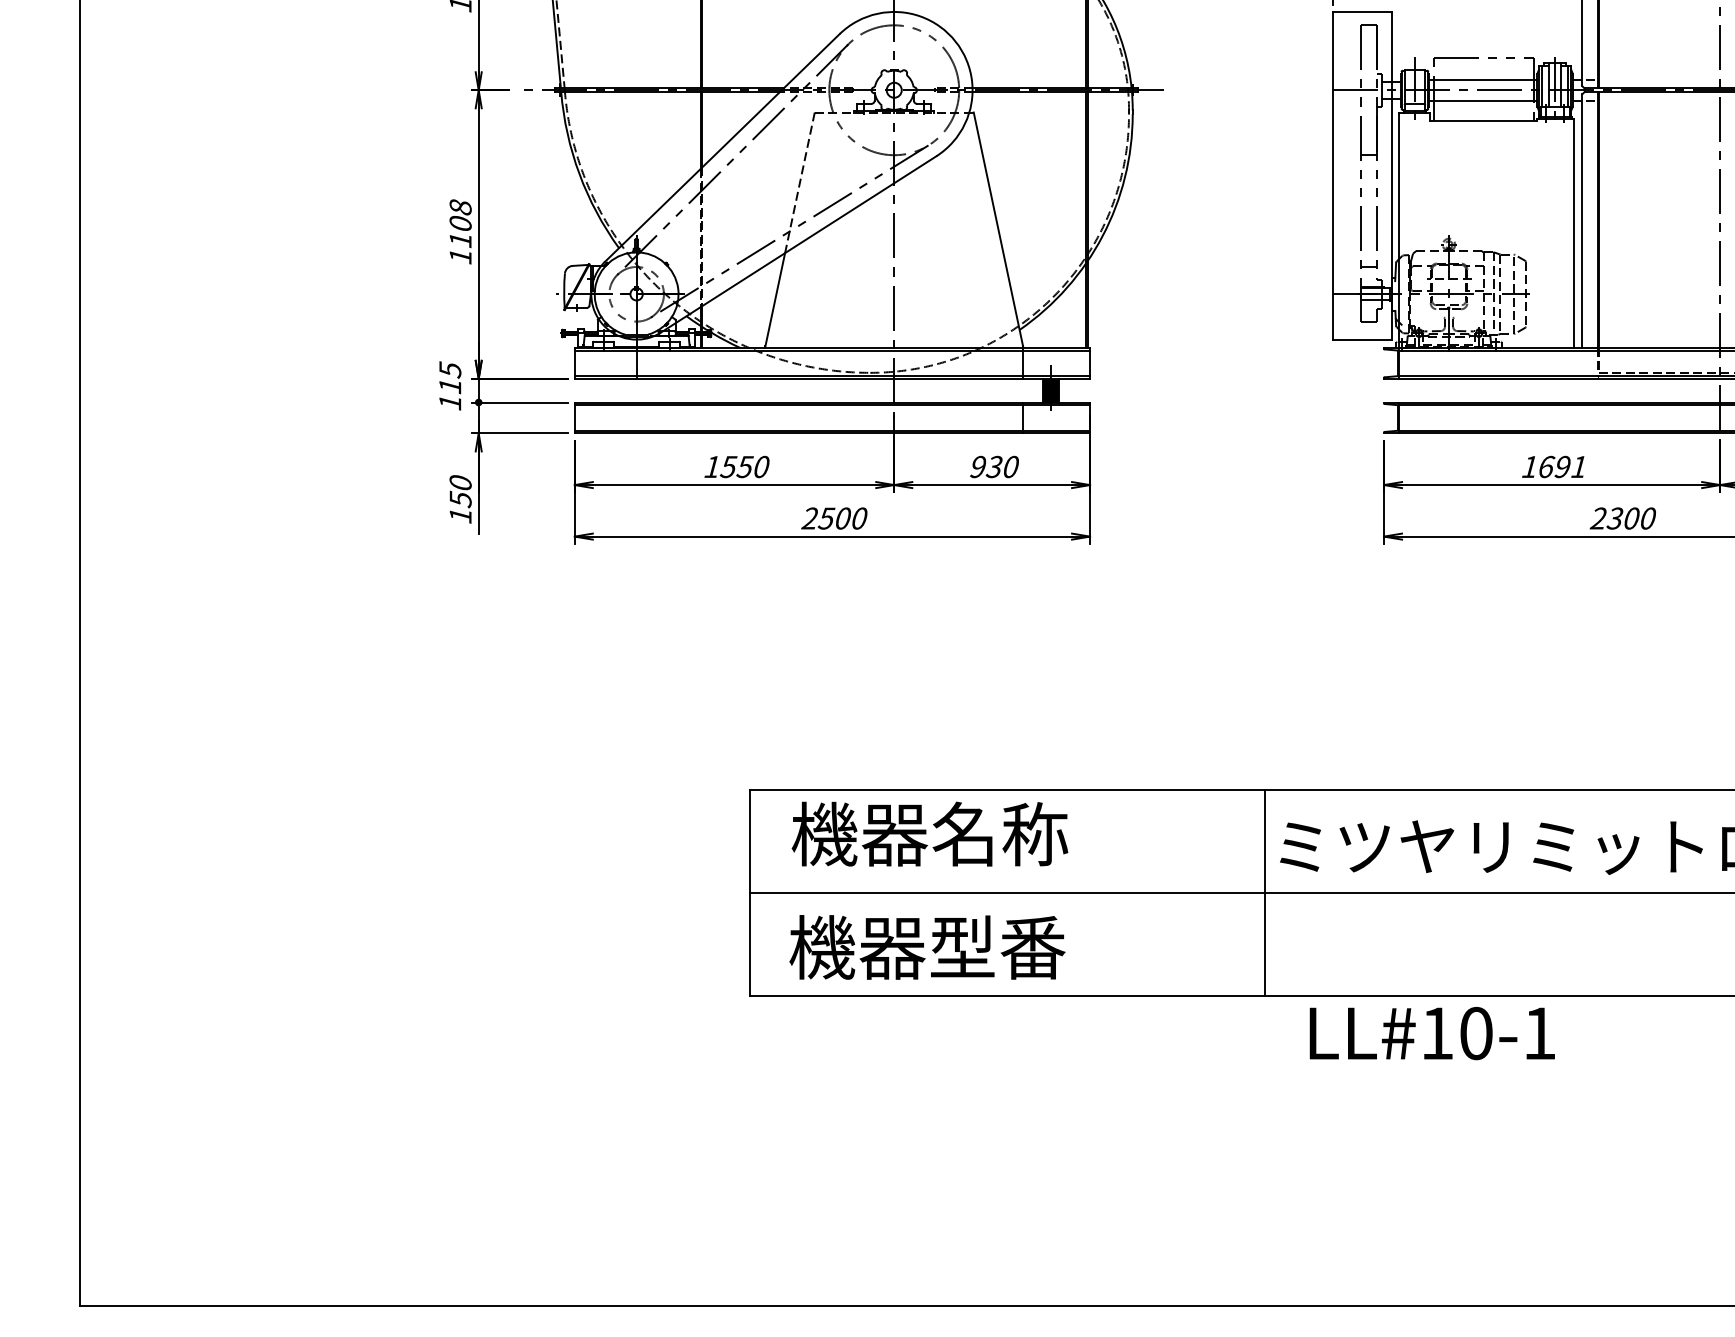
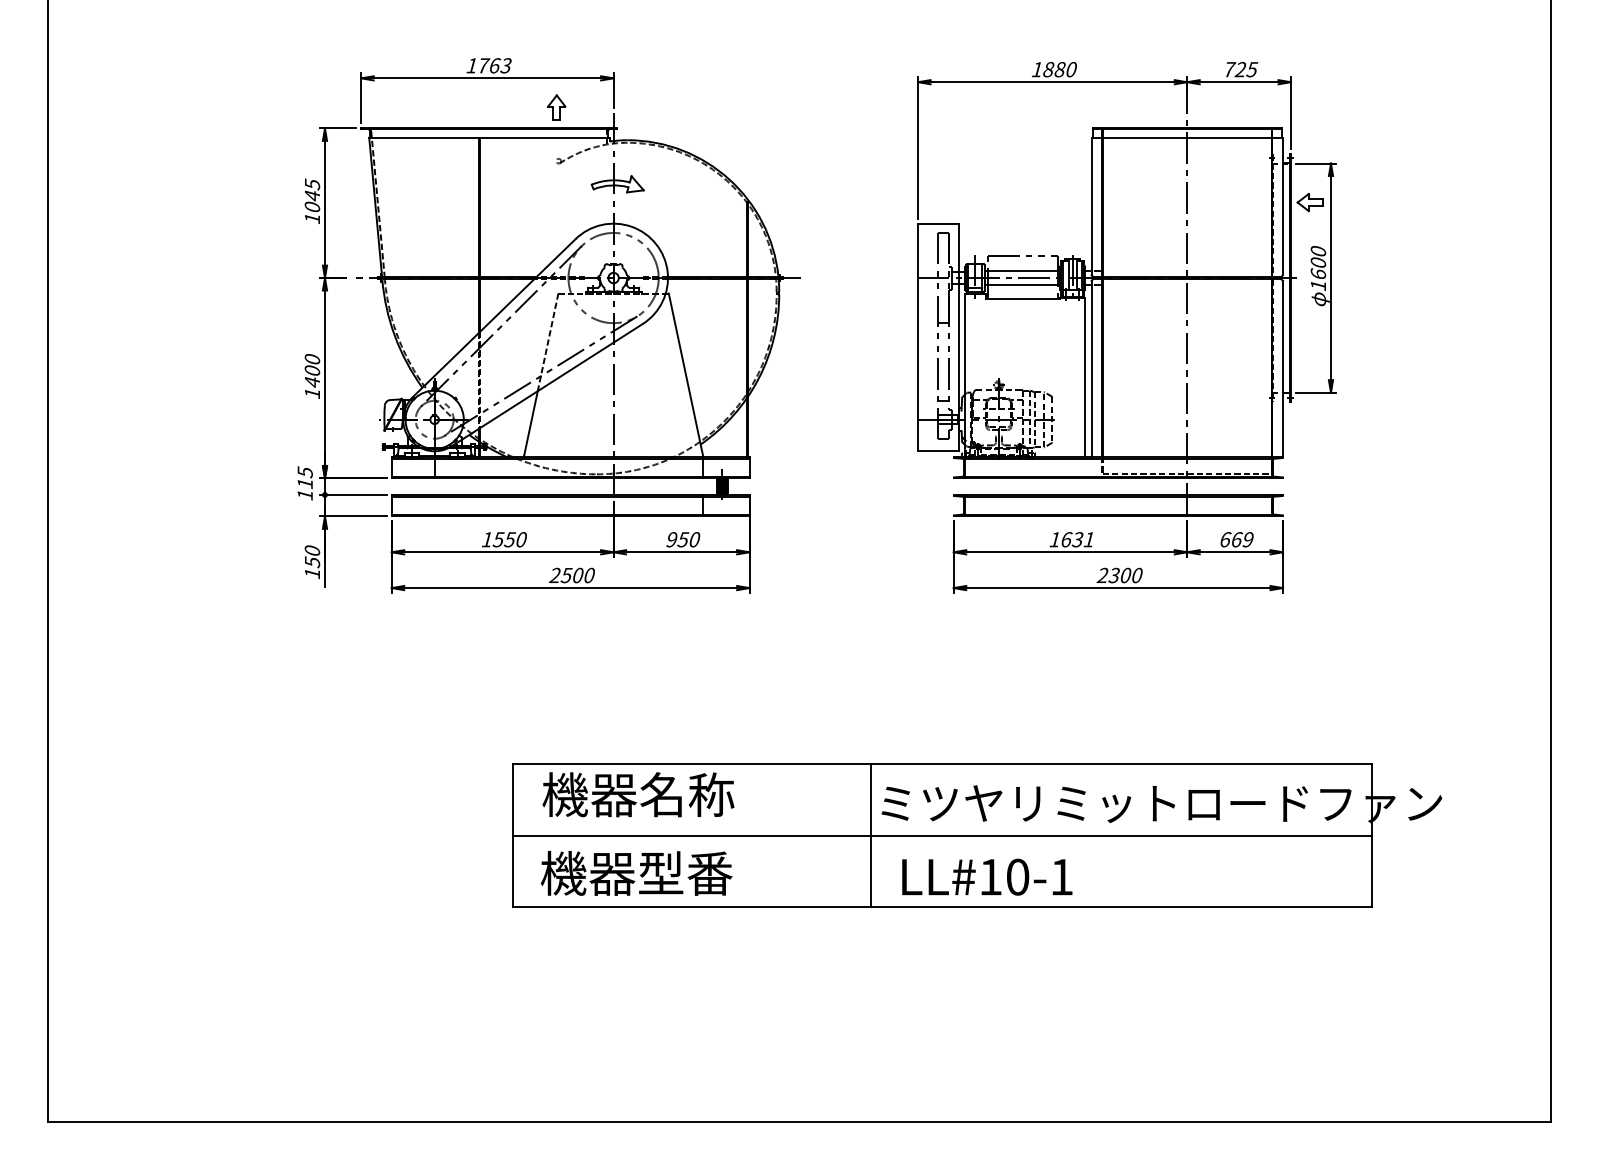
text: (460, 223) -> (312, 370), 1108 -> 1400
text: (996, 466) -> (684, 539), 930 -> 950
text: (1562, 466) -> (1077, 539), 1691 -> 1631
text: (1432, 1032) -> (987, 876), moved

